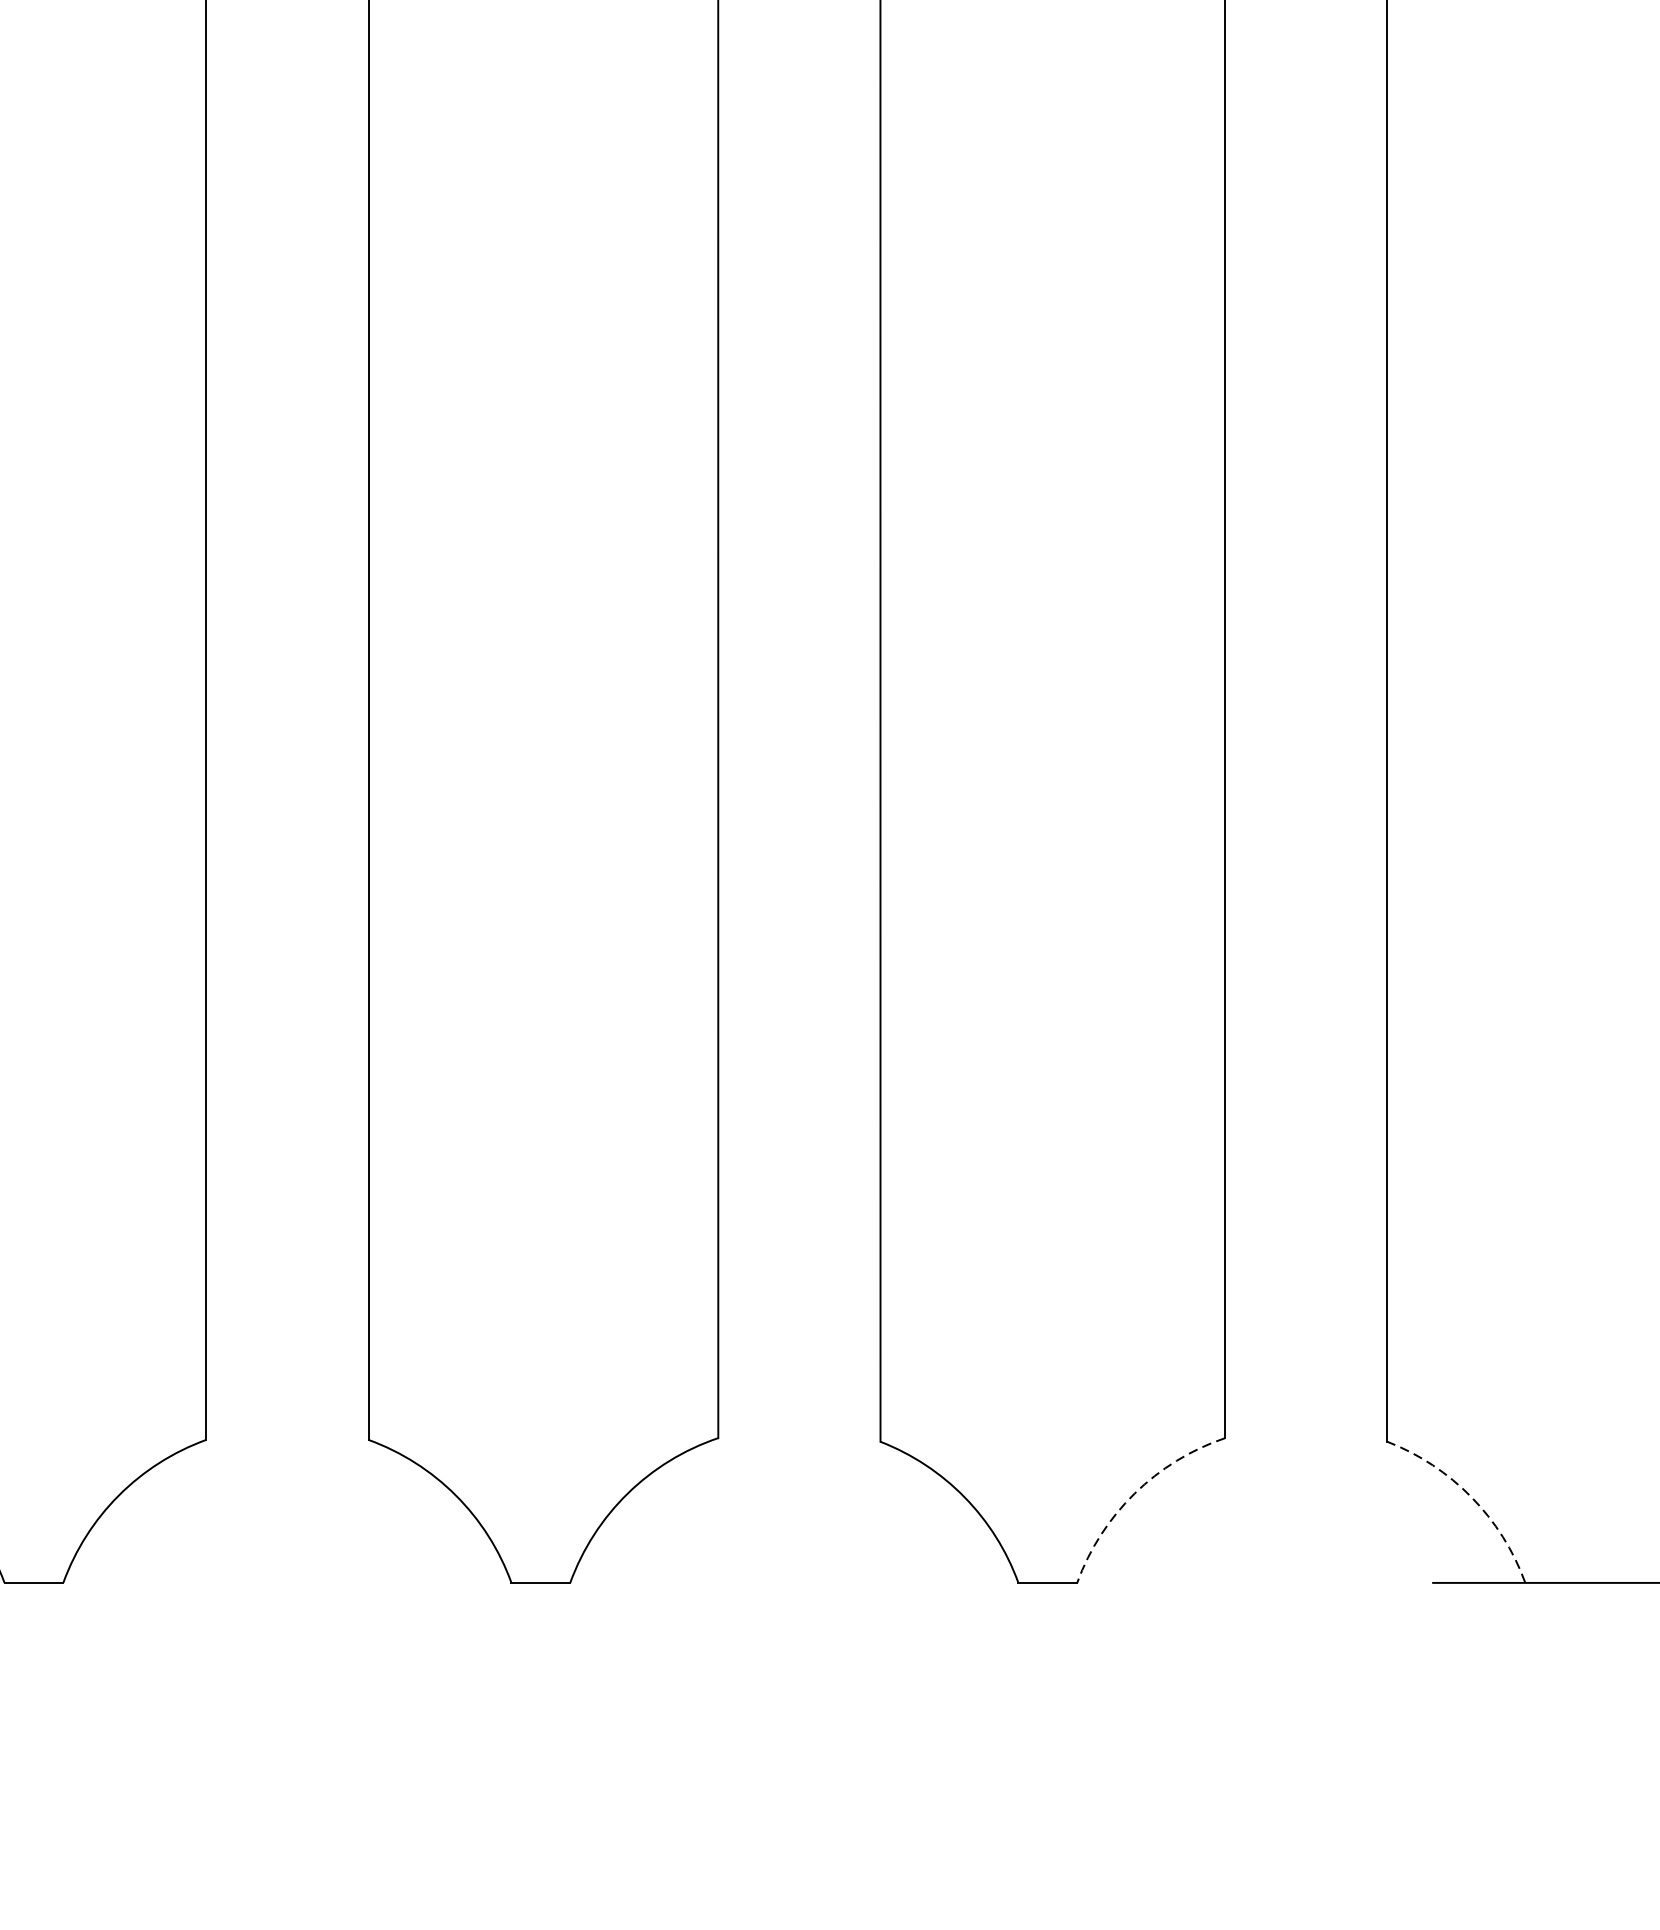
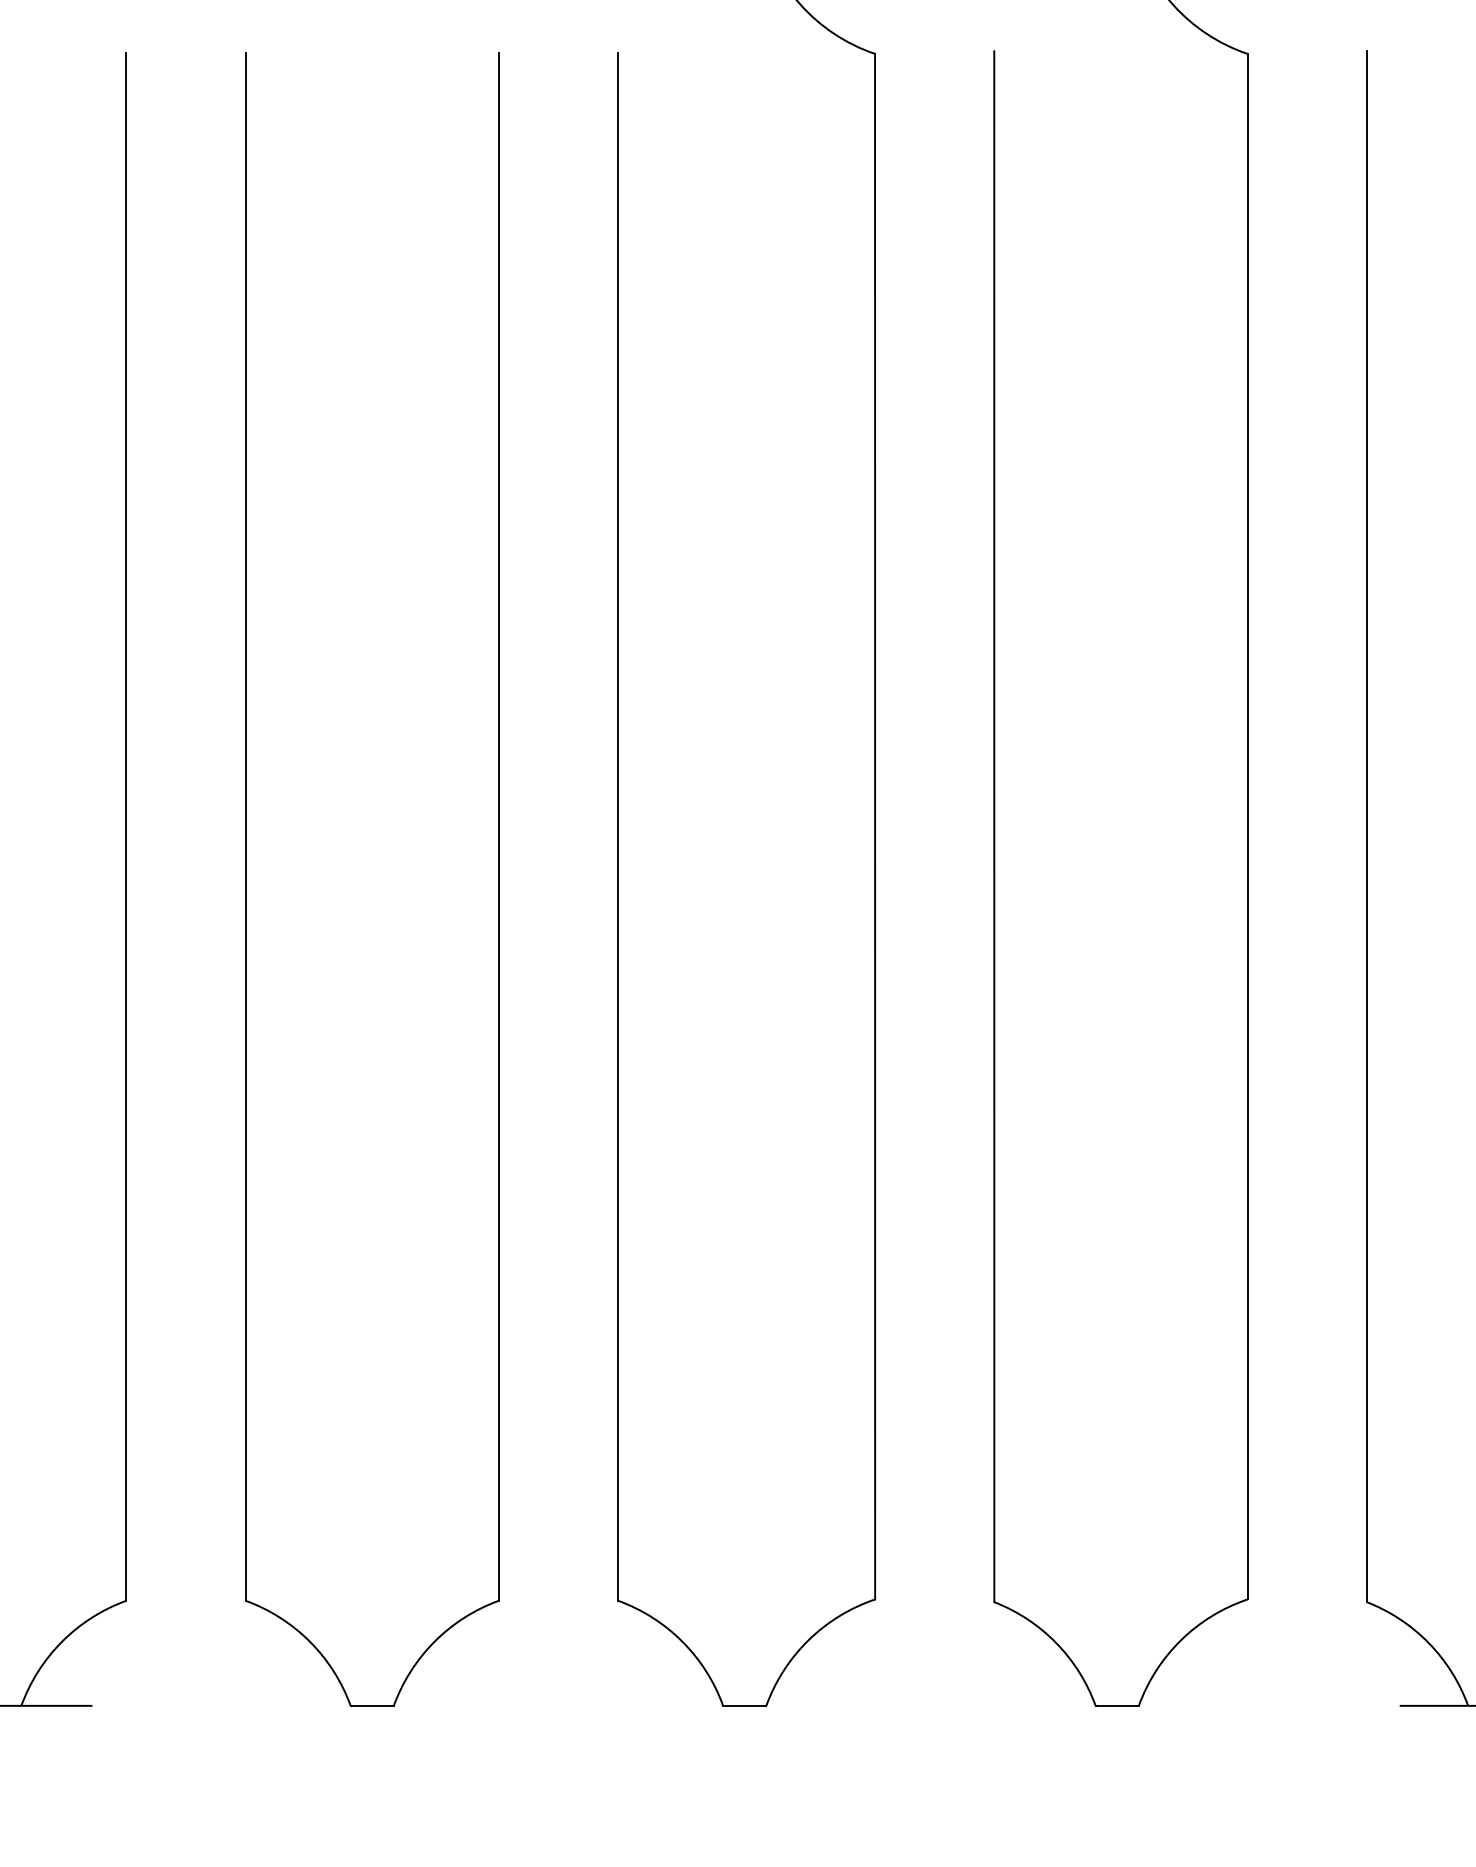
arc: (1135, 1493) -> (1181, 1640), dashed -> solid
arc: (1471, 1496) -> (1428, 1642), dashed -> solid

